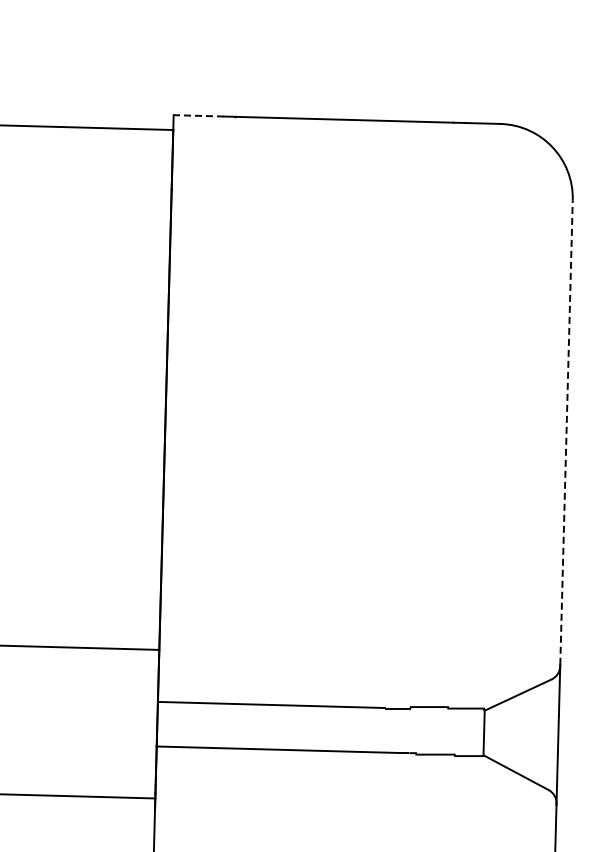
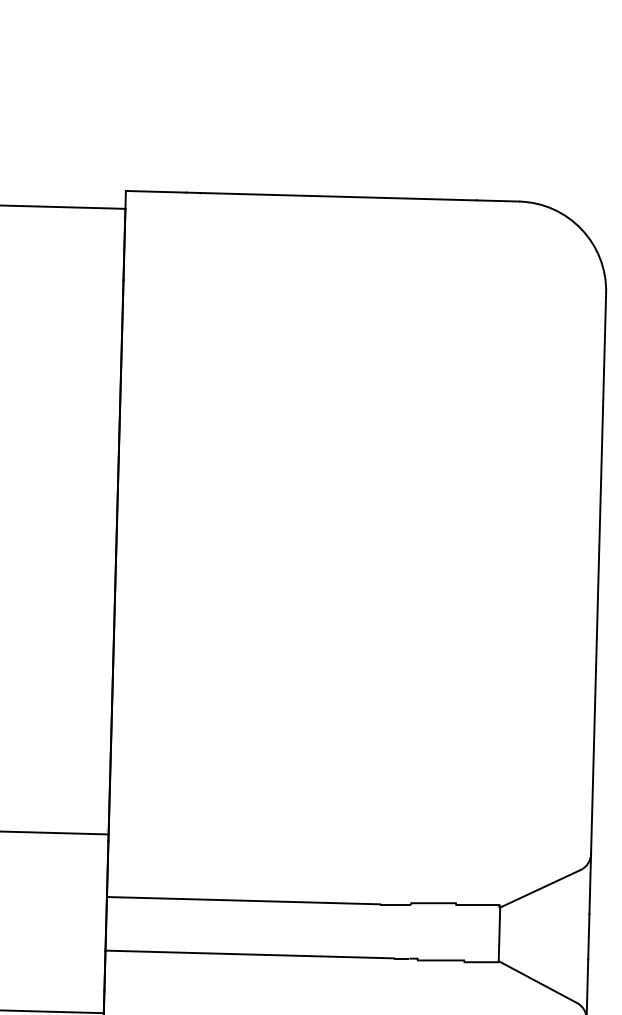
line: (198, 115) -> (155, 191), dashed -> solid
line: (566, 431) -> (598, 571), dashed -> solid

